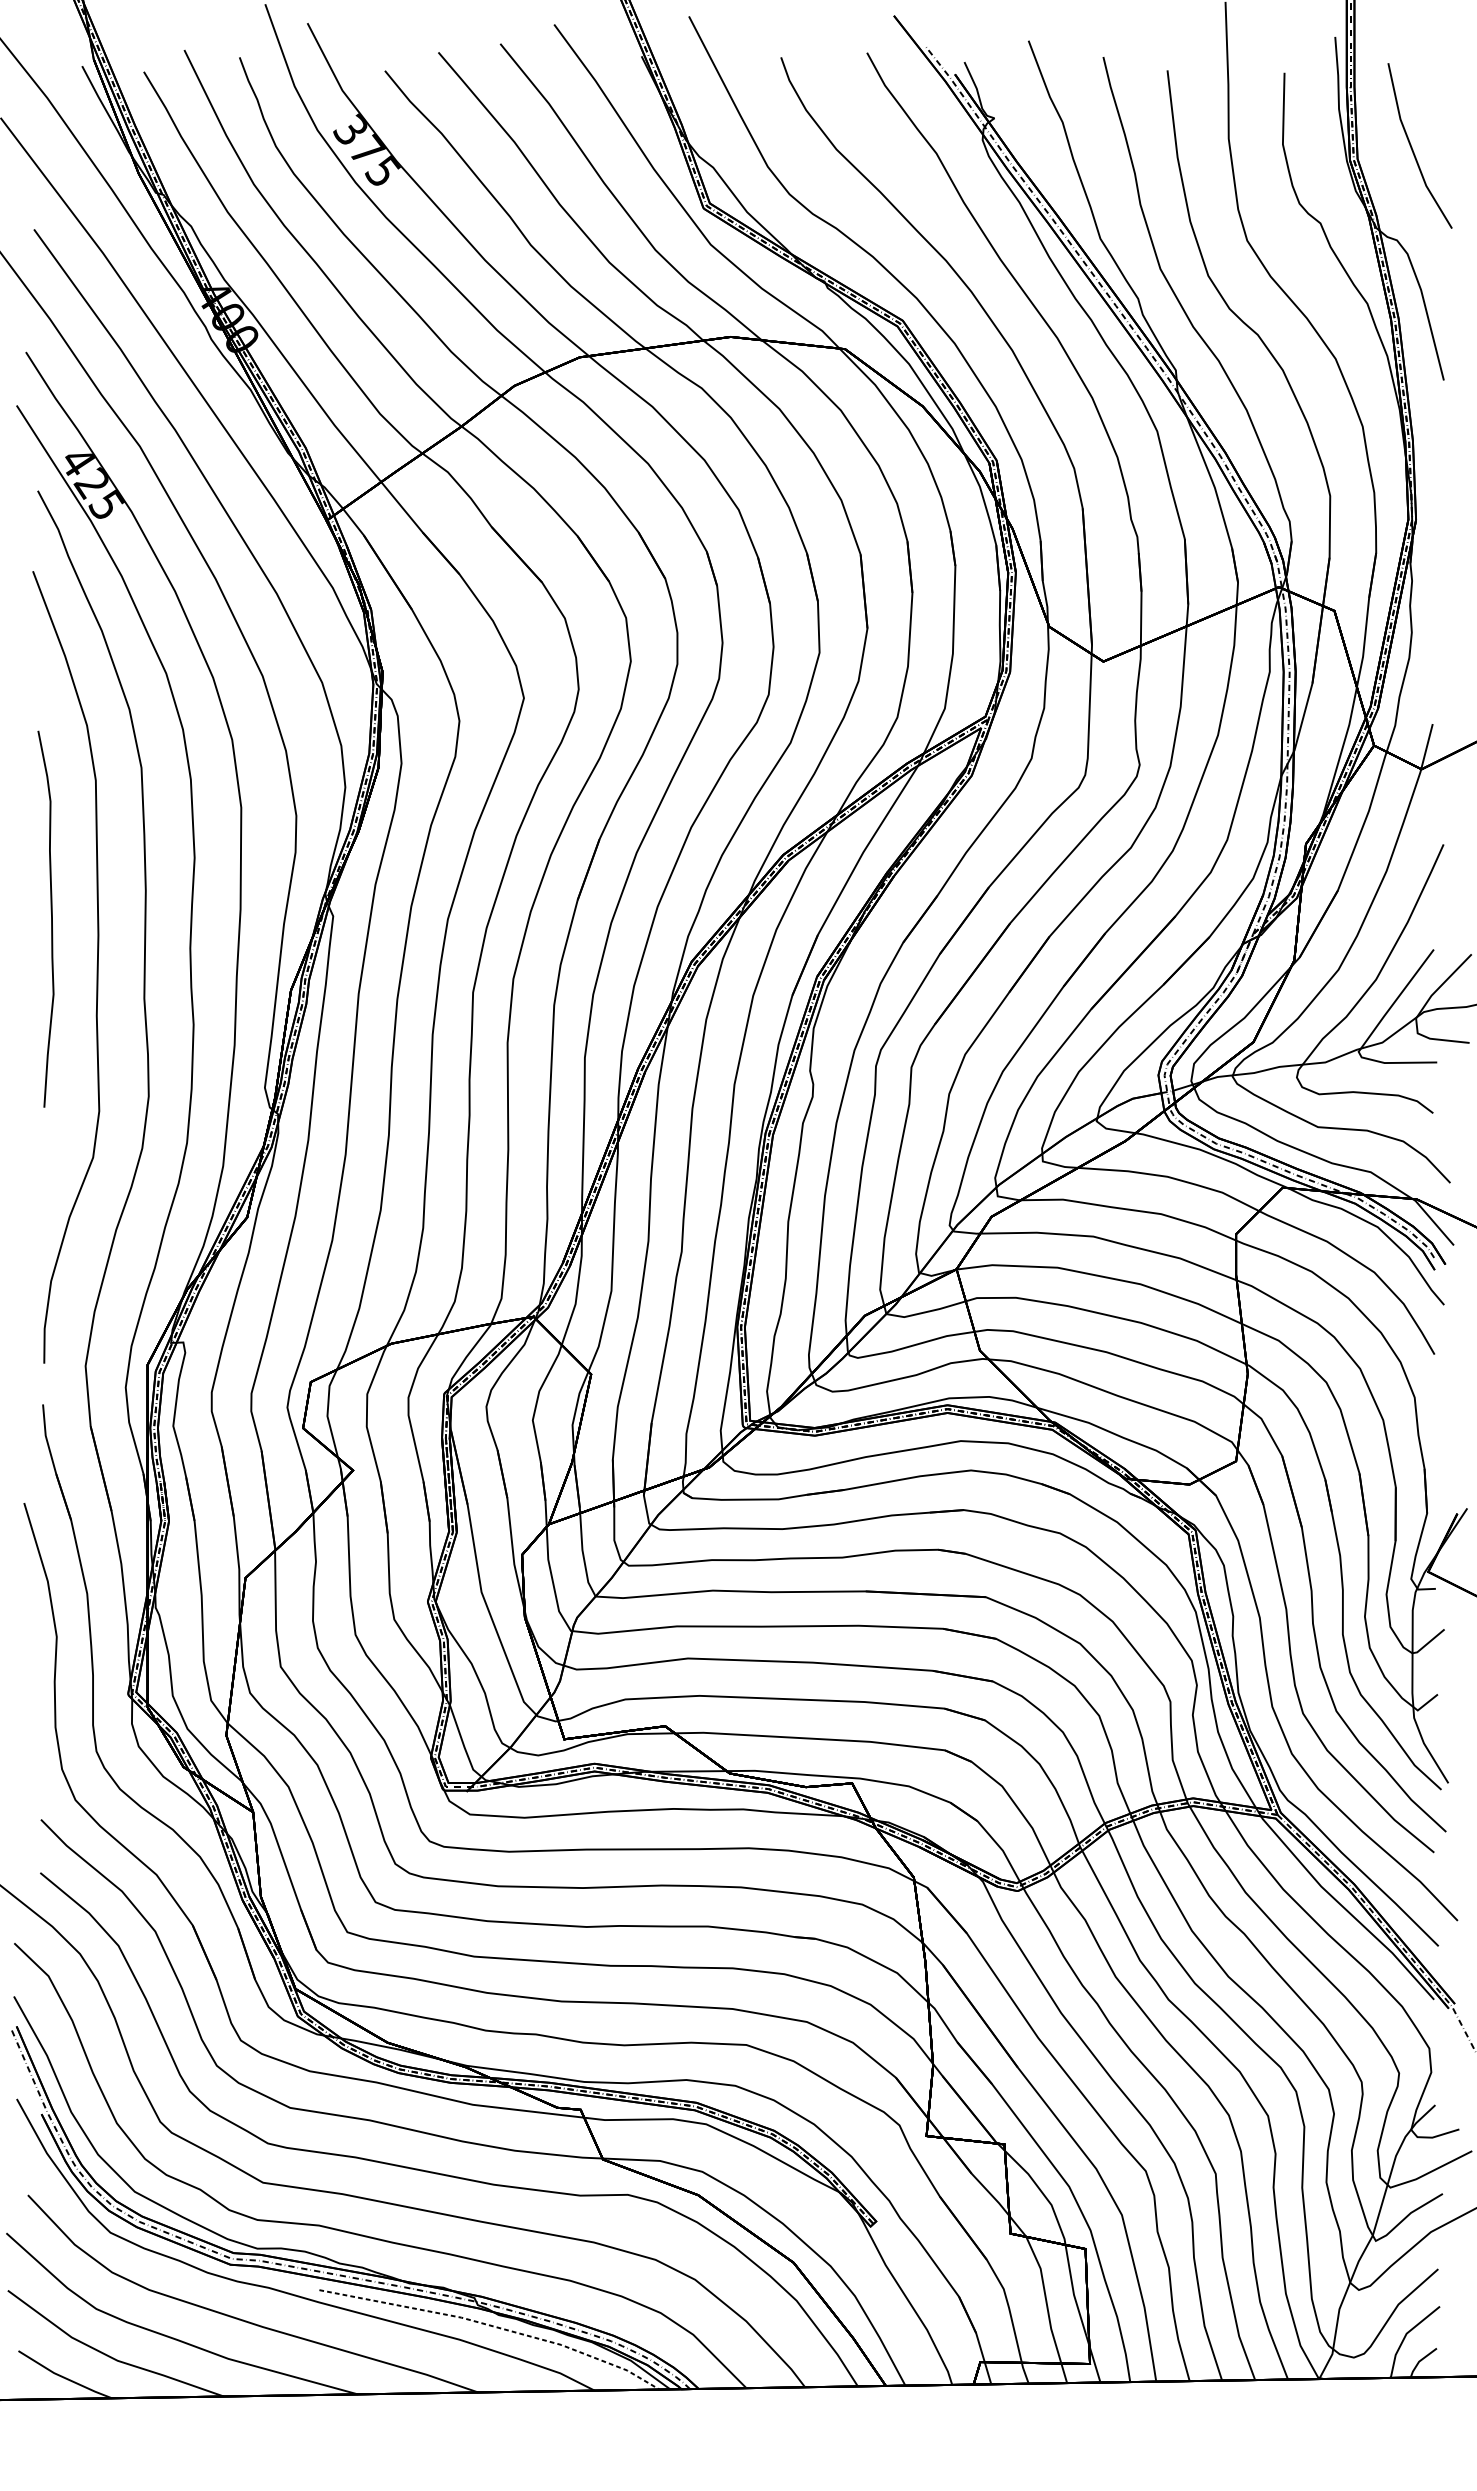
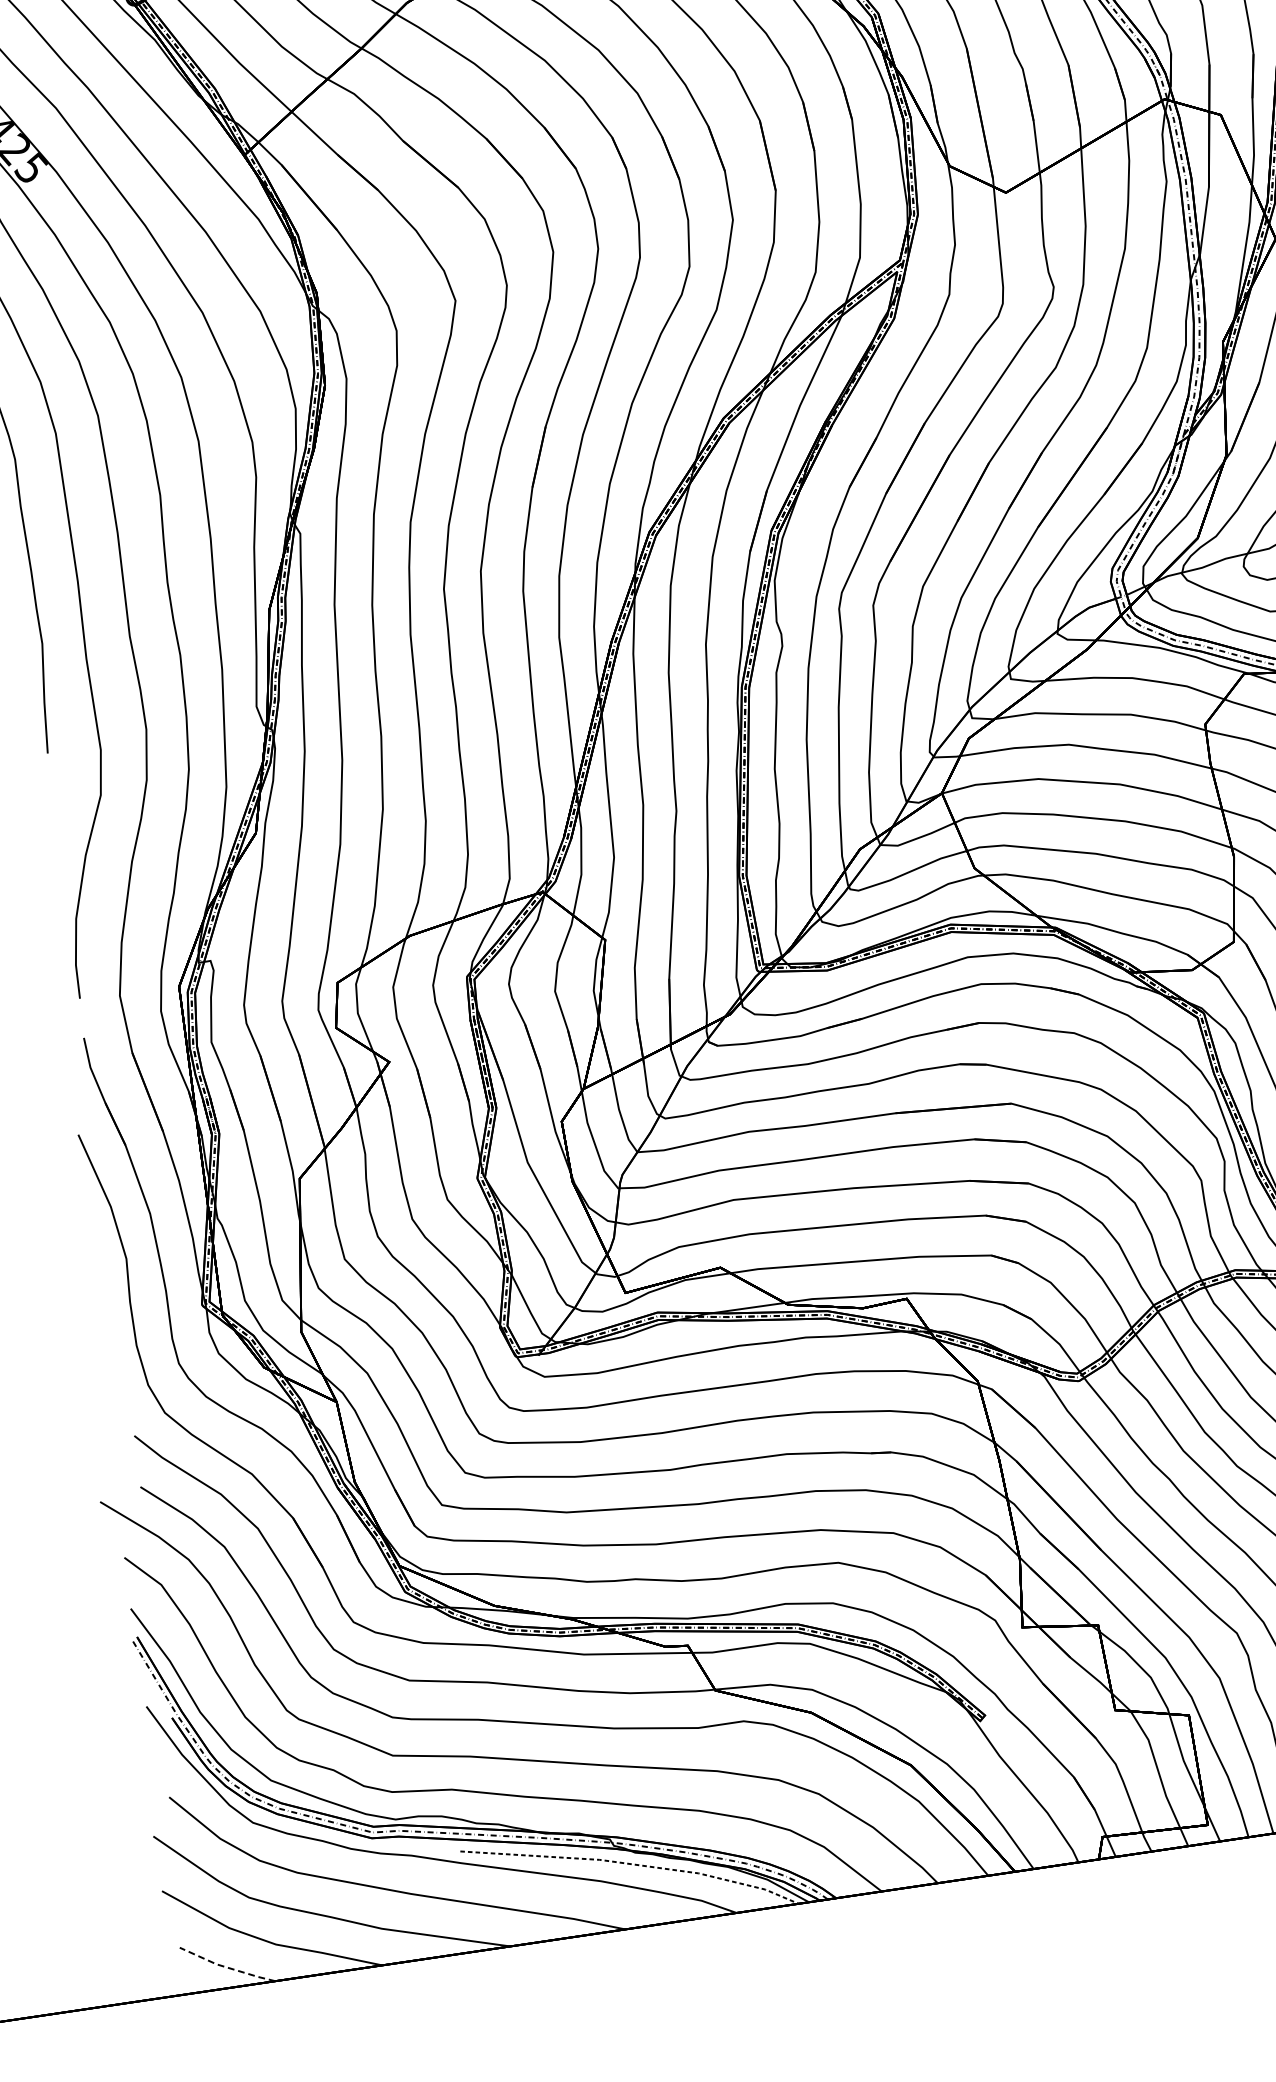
line: (63, 2377) -> (226, 1967), solid -> dashed

